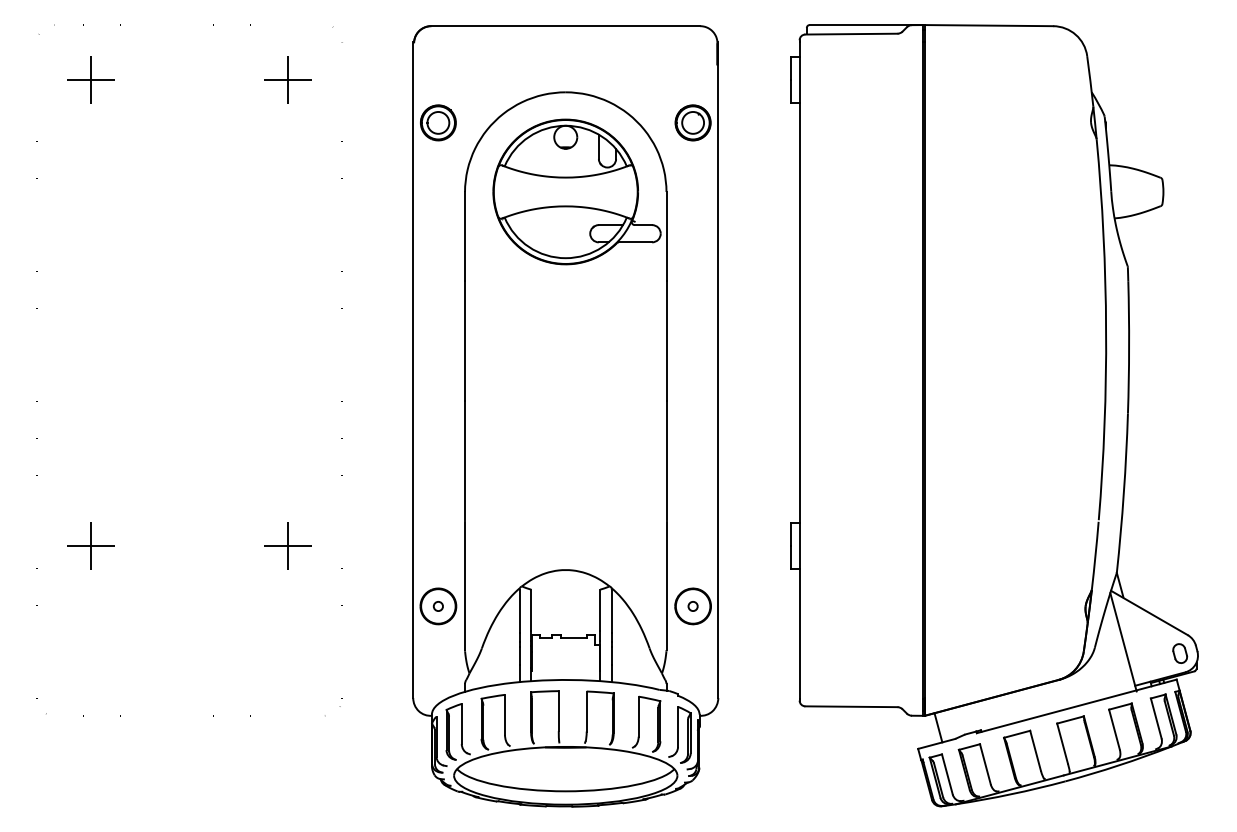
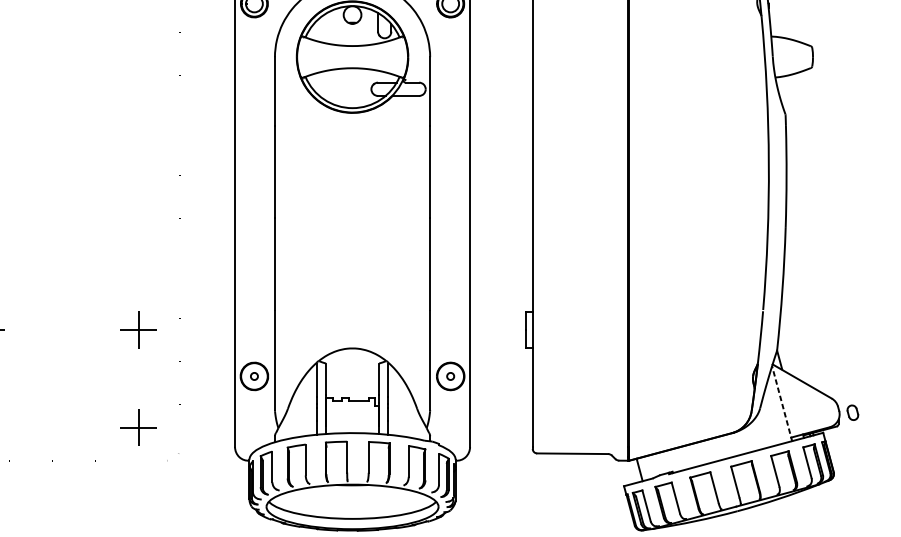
line: (1123, 642) -> (782, 404), solid -> dashed
part: (1180, 653) -> (853, 412), moved
part: (287, 672) -> (138, 427), added

